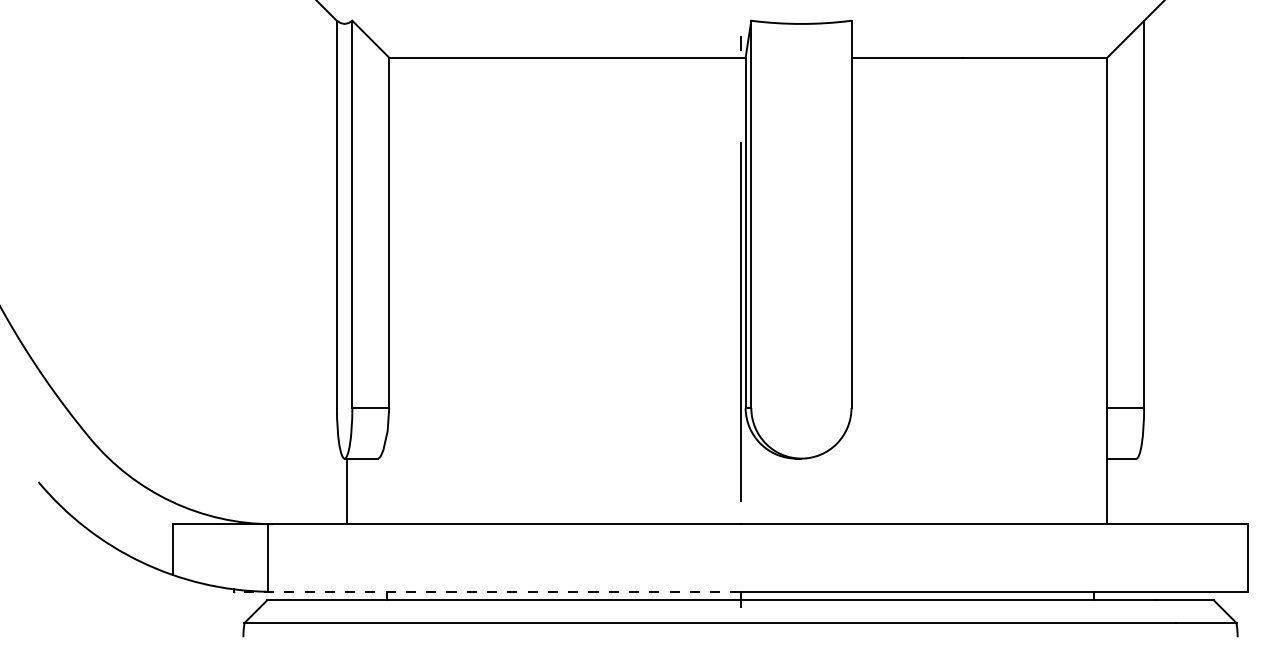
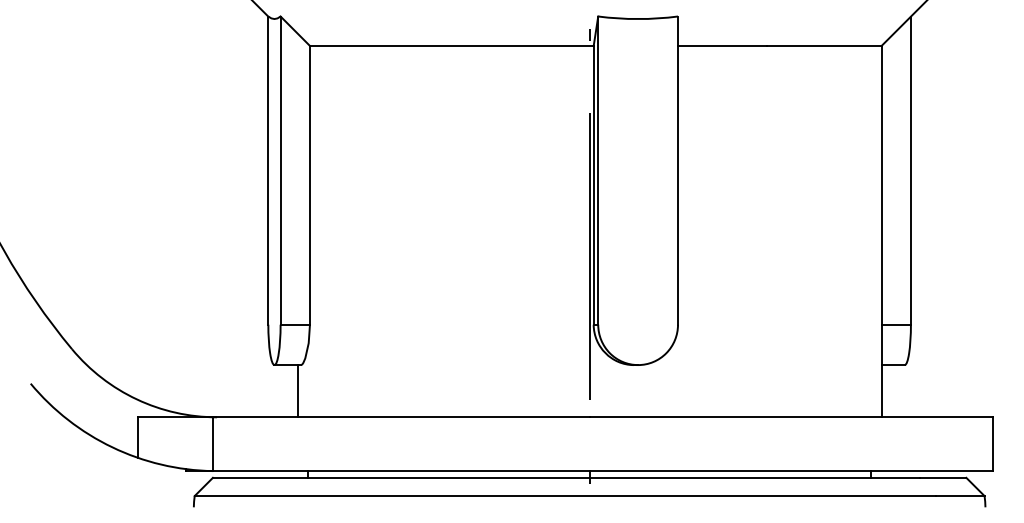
line: (347, 491) -> (297, 391), moved
line: (486, 592) -> (387, 471), dashed -> solid

